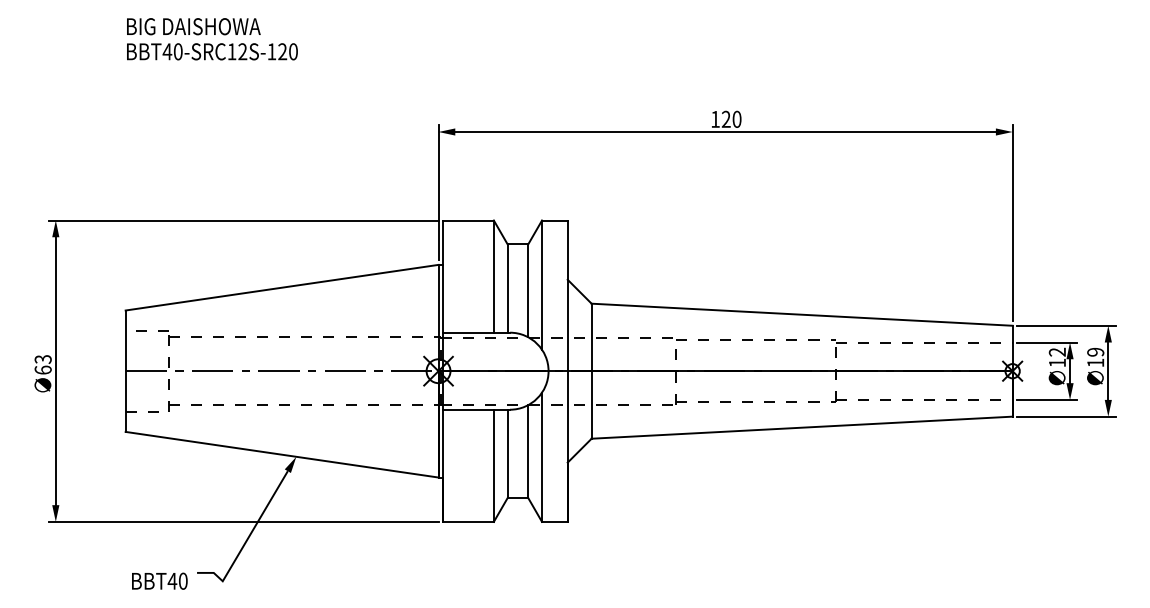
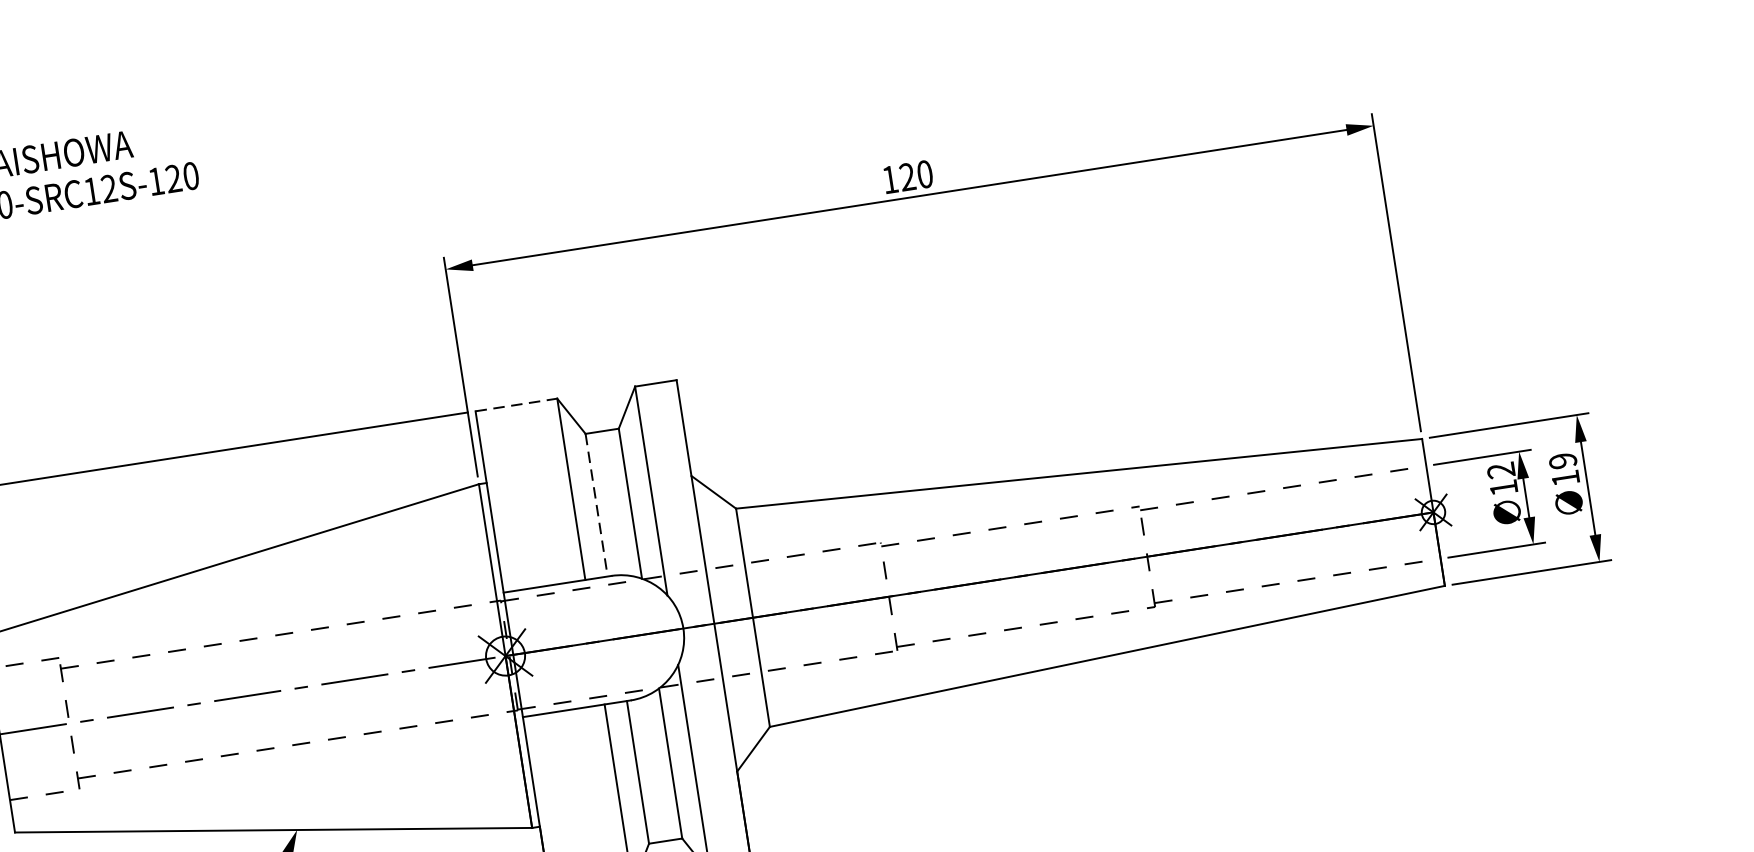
line: (469, 220) -> (517, 404), solid -> dashed
line: (507, 289) -> (596, 506), solid -> dashed

